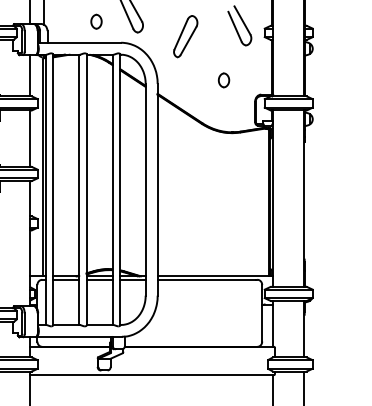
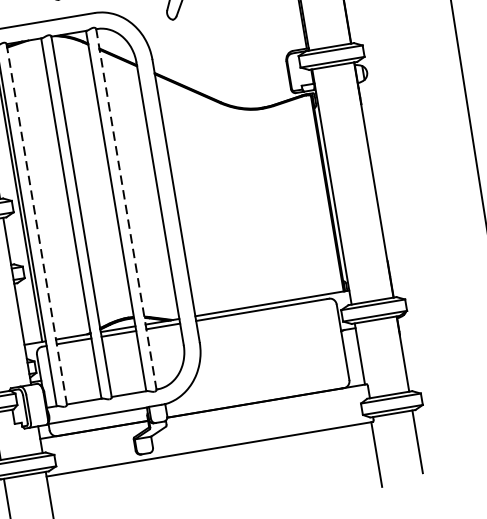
part: (223, 80) -> (239, 40), removed
line: (53, 190) -> (37, 225), solid -> dashed
line: (120, 190) -> (126, 210), solid -> dashed

